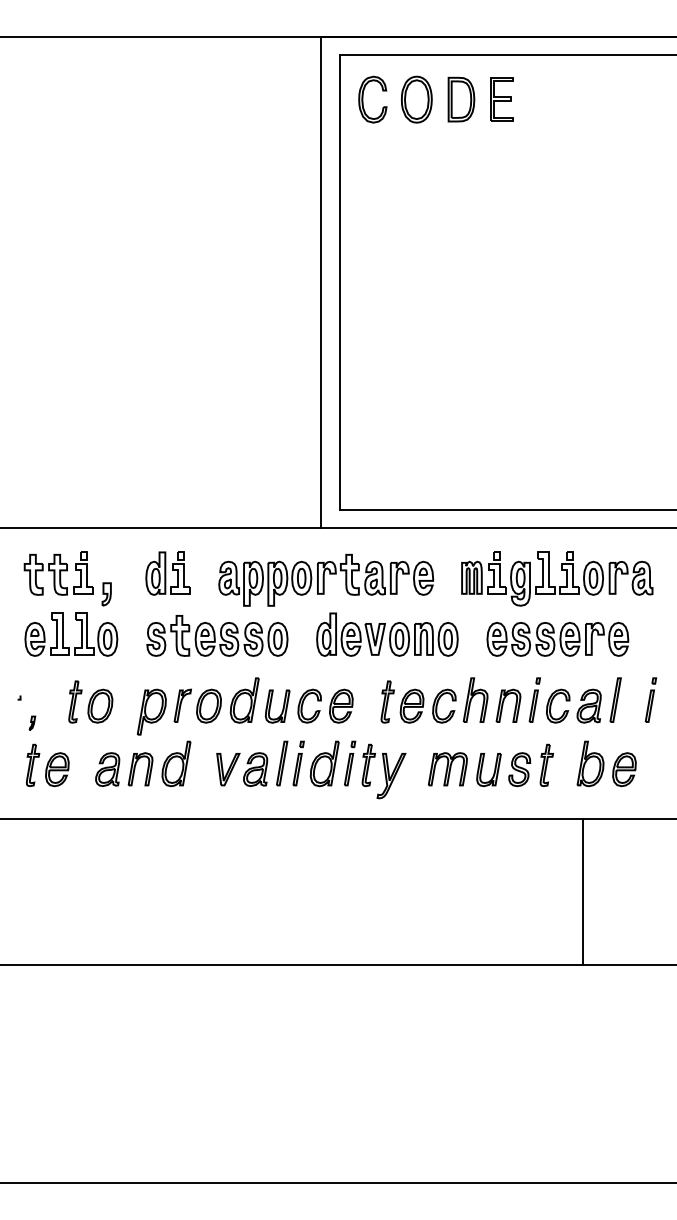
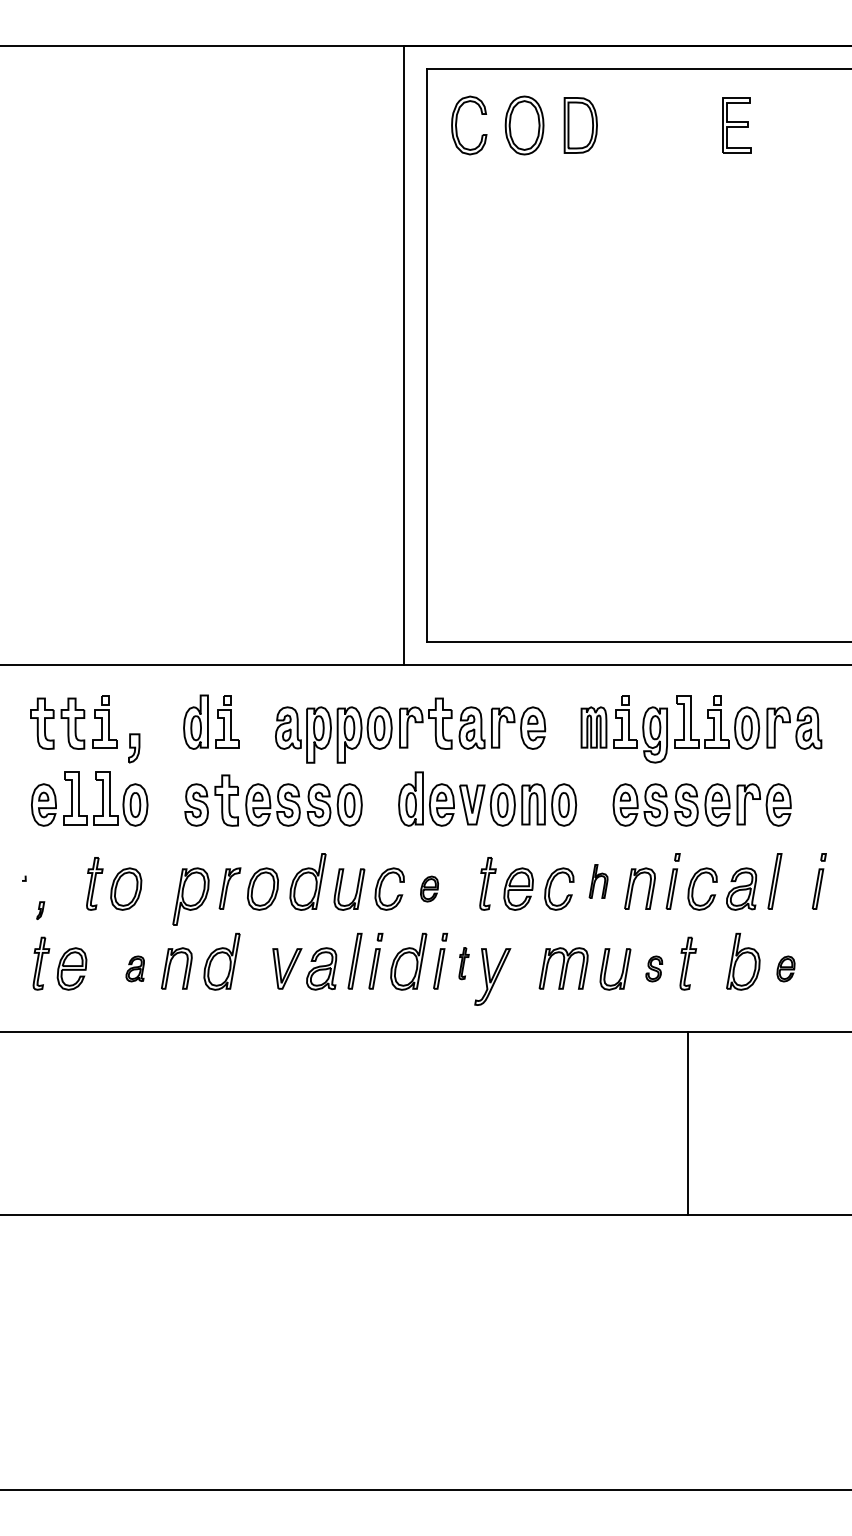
part: (501, 99) -> (736, 125), moved
part: (475, 700) -> (598, 881), size x0.6
part: (341, 705) -> (429, 888), size x0.6
part: (368, 765) -> (463, 963), size x0.6
part: (106, 769) -> (134, 968), size x0.6
part: (519, 769) -> (654, 968), size x0.6
part: (624, 769) -> (785, 968), size x0.6
line: (582, 891) -> (687, 1122), moved

